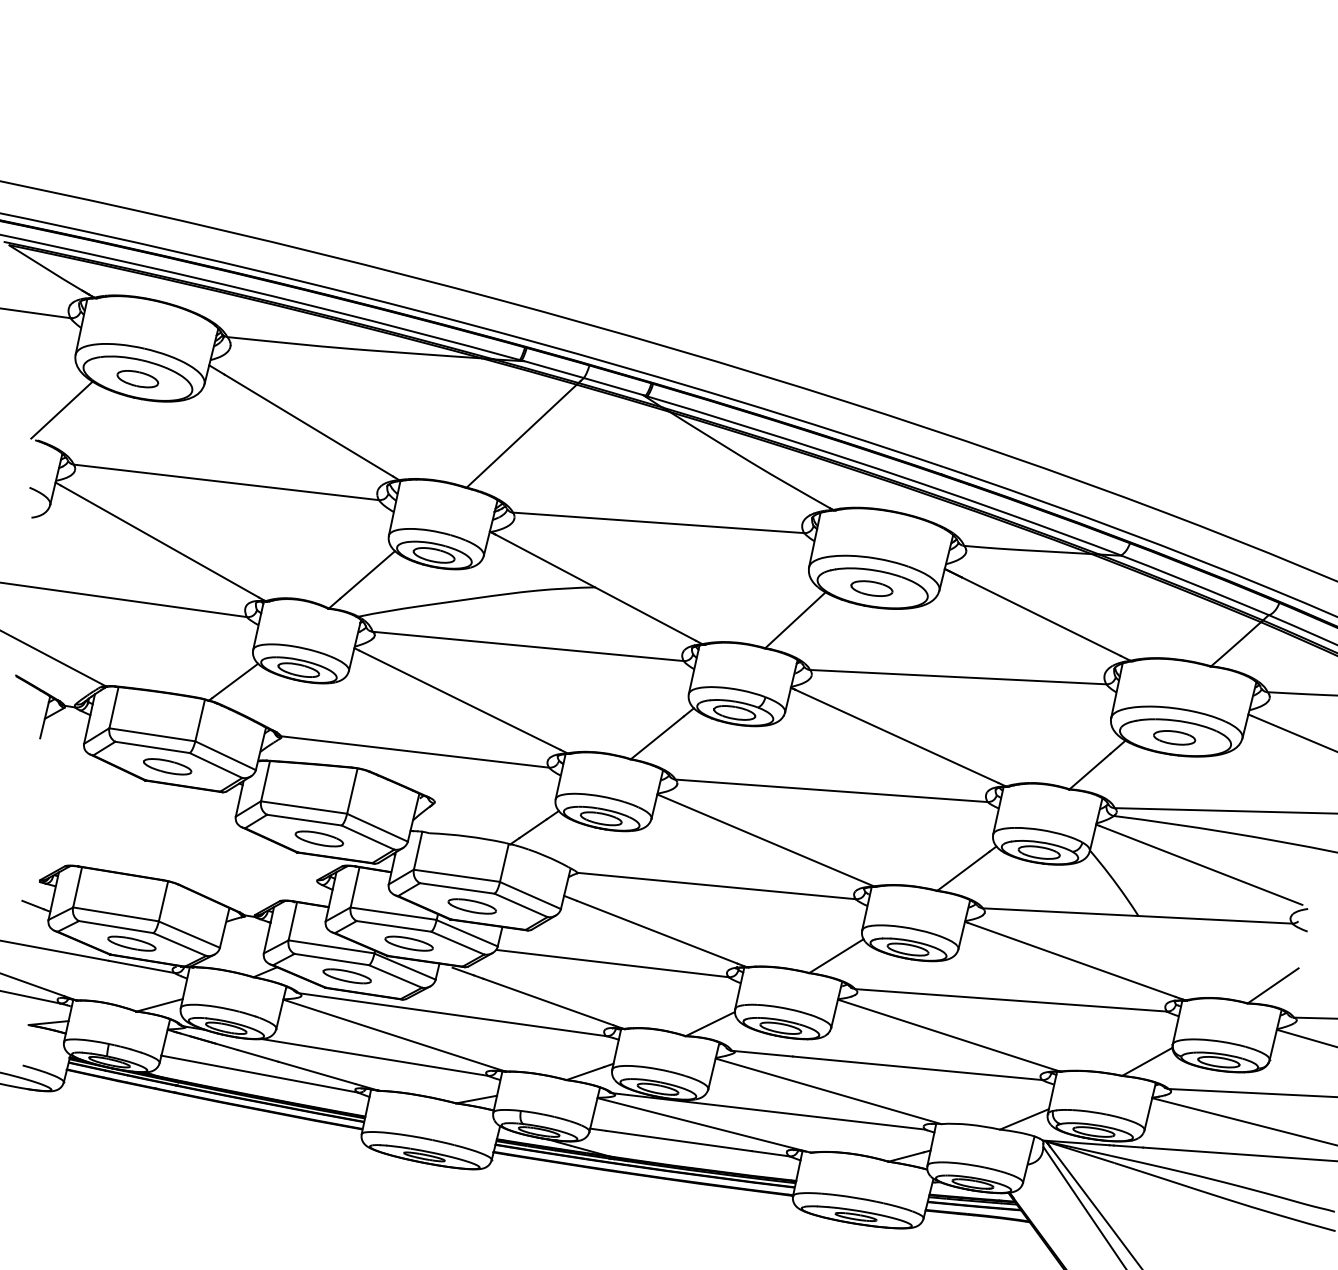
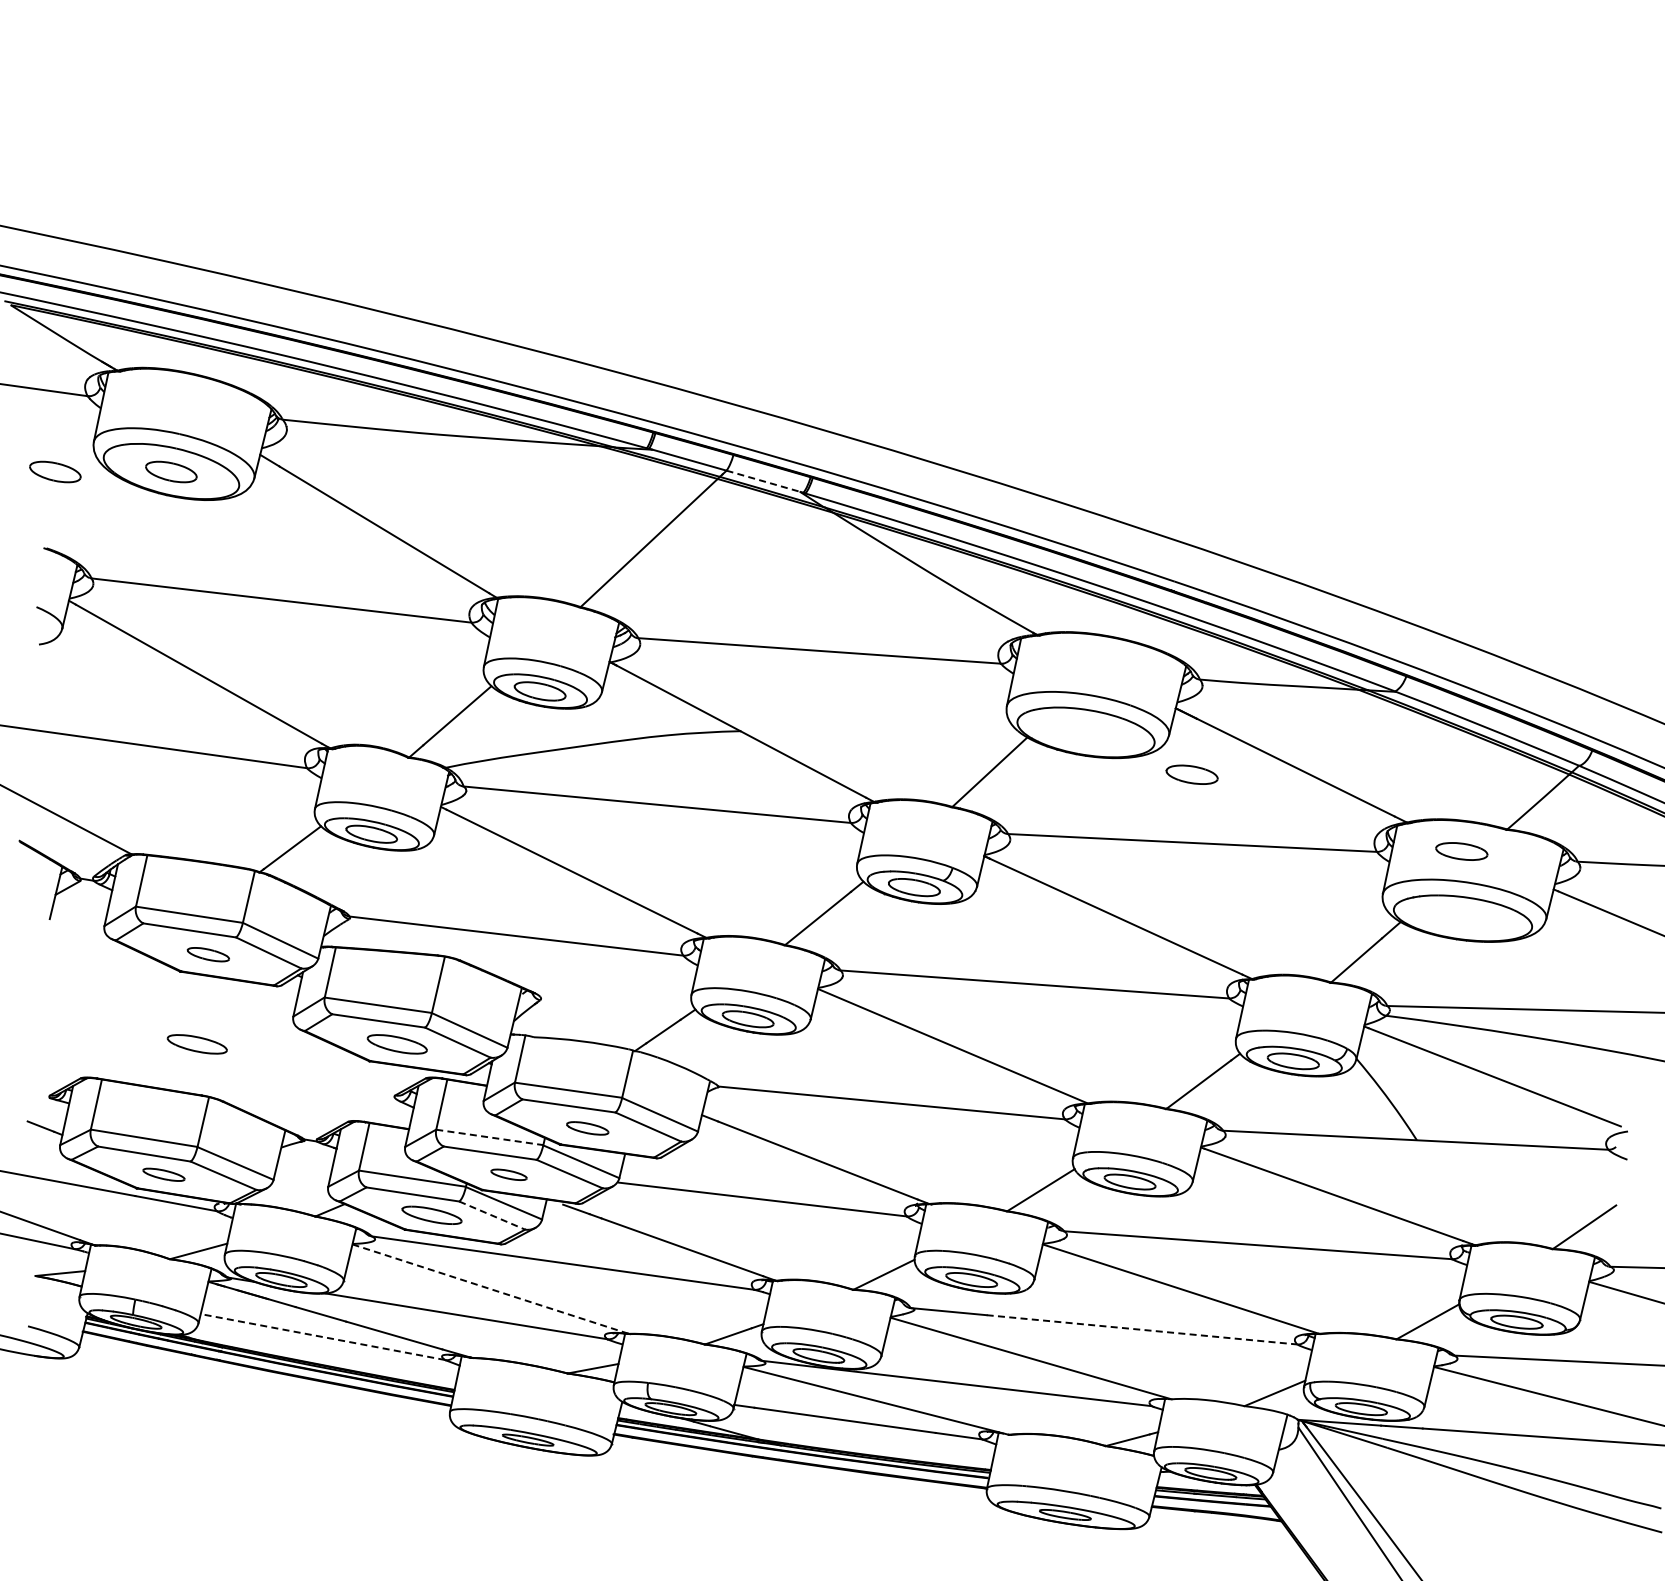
part: (44, 378) -> (55, 471), added
line: (613, 386) -> (763, 481), solid -> dashed
line: (61, 410) -> (76, 510), removed
part: (871, 588) -> (1191, 774), moved
part: (1174, 737) -> (1461, 851), moved
part: (167, 766) -> (208, 954), size x0.7
part: (158, 839) -> (196, 1044), added
part: (472, 906) -> (587, 1128), size x0.7
line: (394, 913) -> (490, 1137), solid -> dashed
part: (131, 943) -> (163, 1174), size x0.7
part: (408, 943) -> (508, 1174), size x0.6
line: (395, 976) -> (492, 1215), solid -> dashed
line: (395, 1035) -> (491, 1289), solid -> dashed
line: (917, 1068) -> (1141, 1329), solid -> dashed
line: (259, 1074) -> (322, 1337), solid -> dashed

